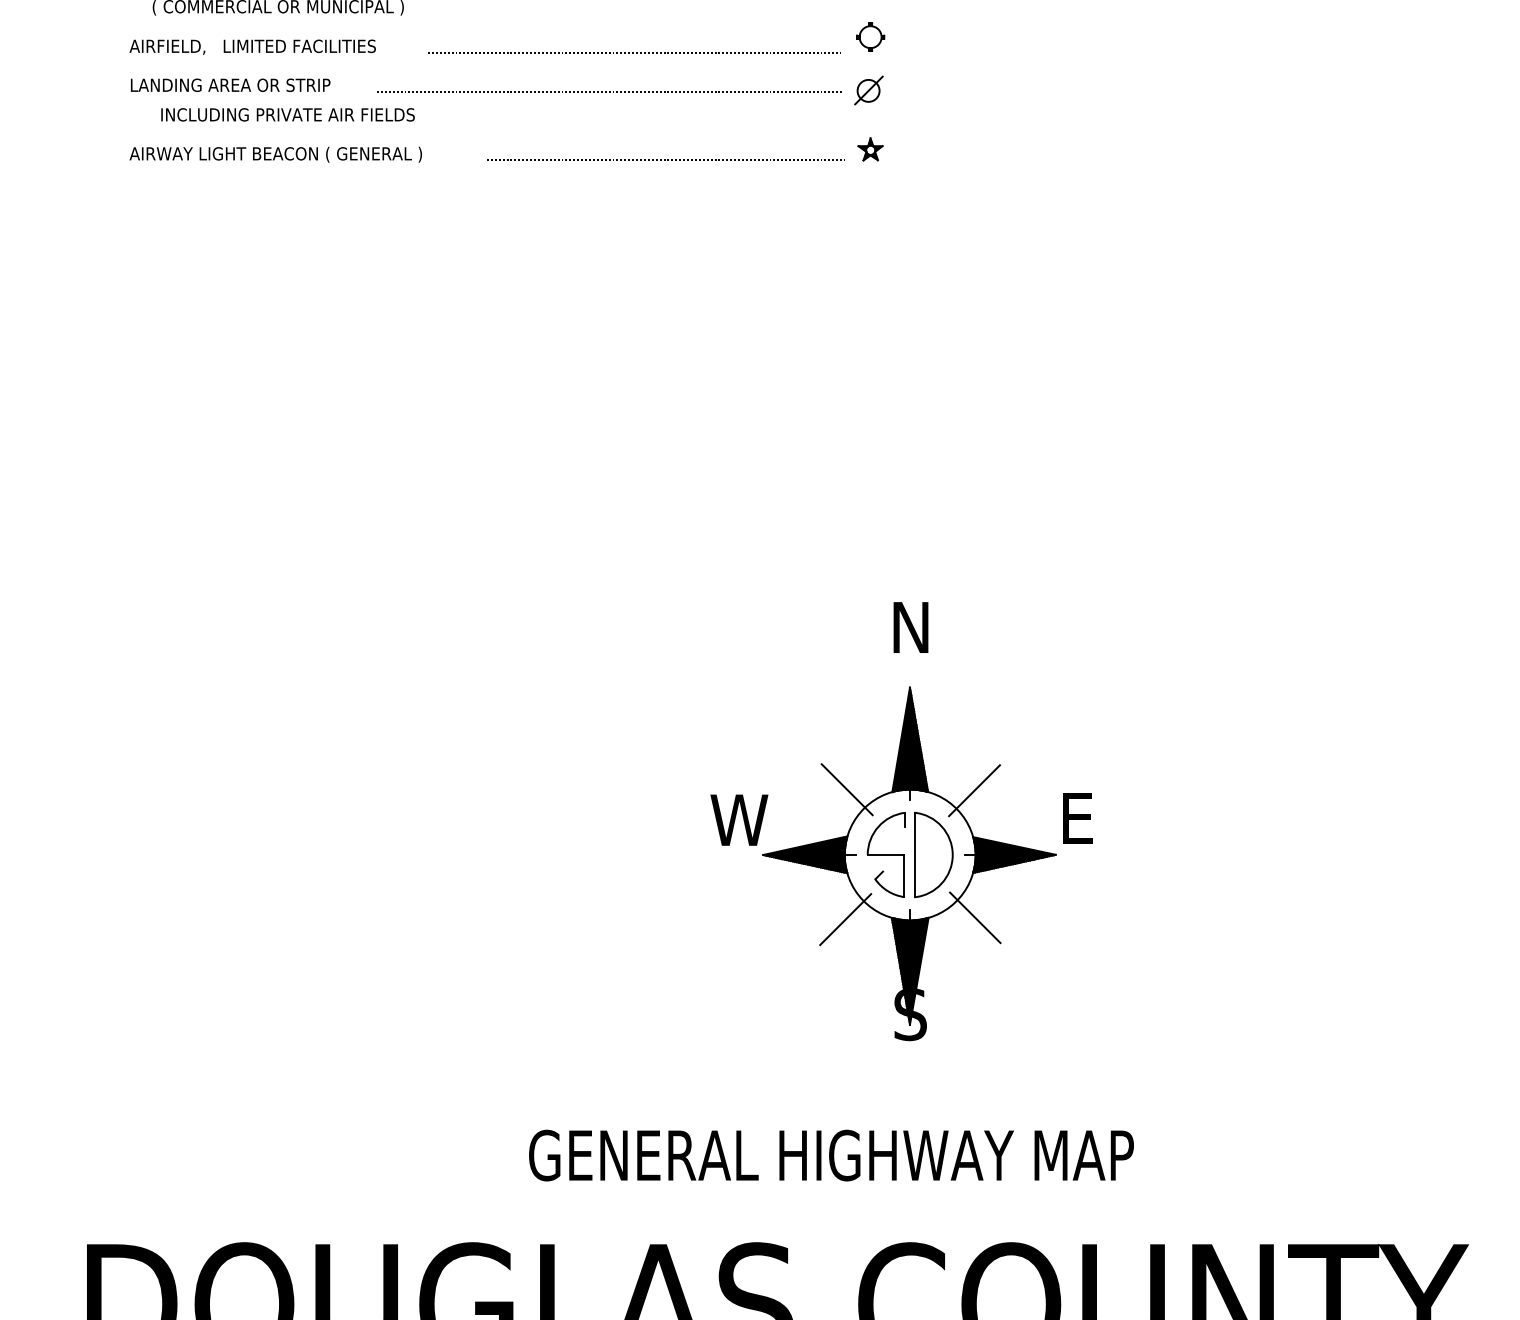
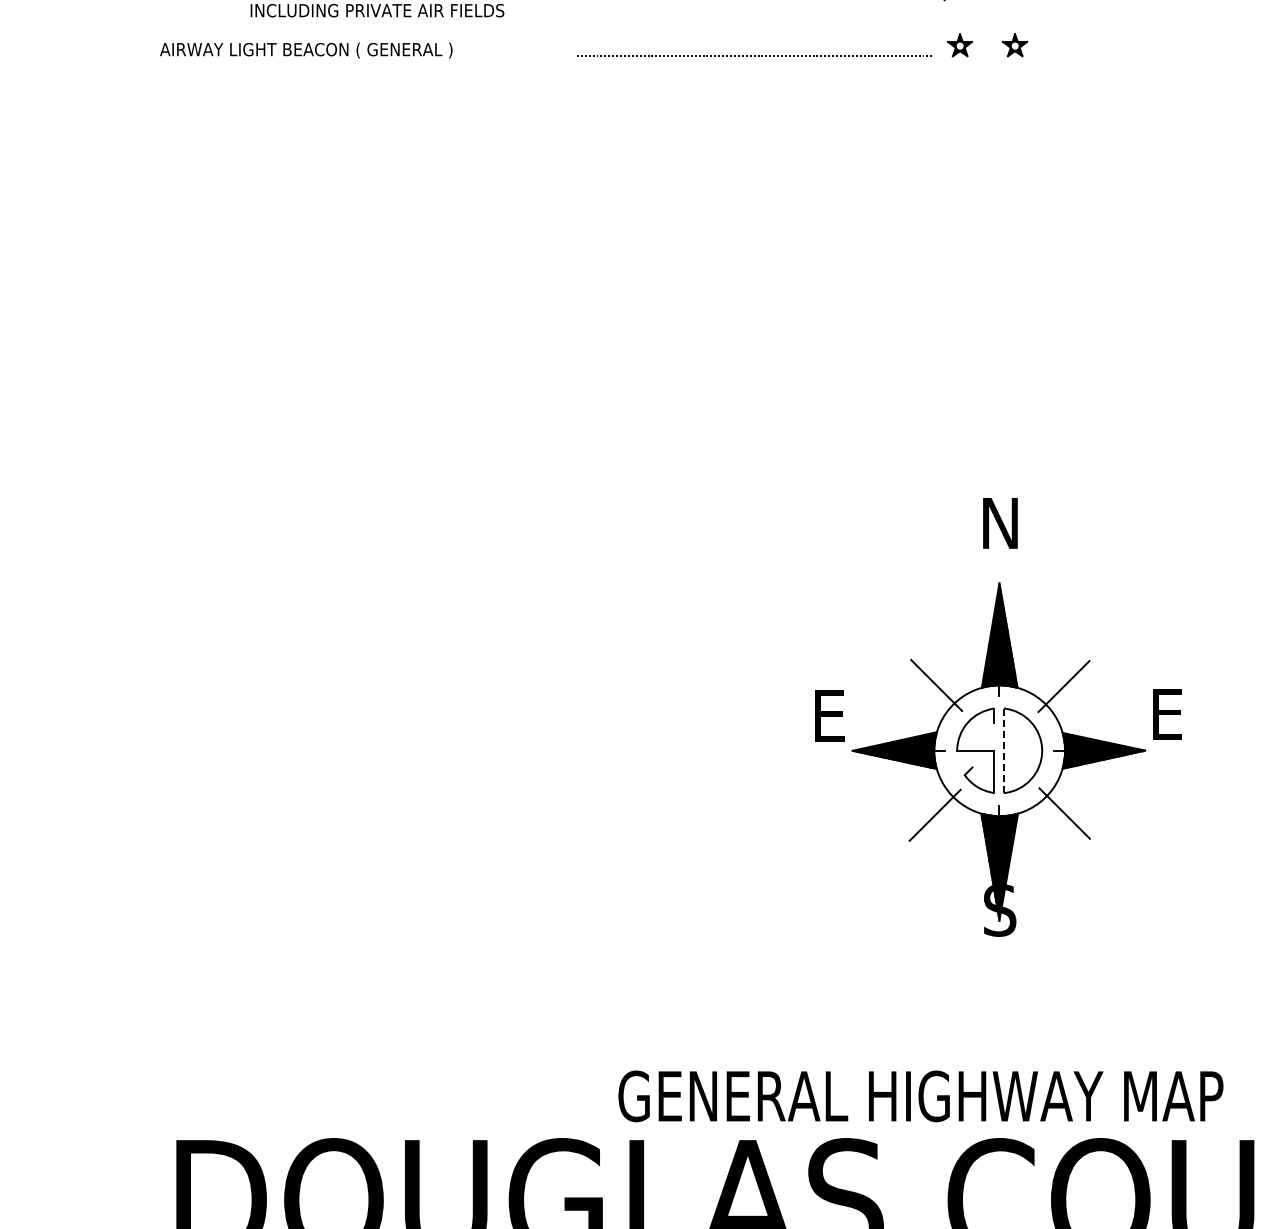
part: (925, 149) -> (1014, 45), added
text: (275, 154) -> (305, 50), moved
text: (739, 819) -> (828, 715), W -> E
line: (914, 854) -> (1003, 750), solid -> dashed
text: (831, 1155) -> (920, 1096), moved

